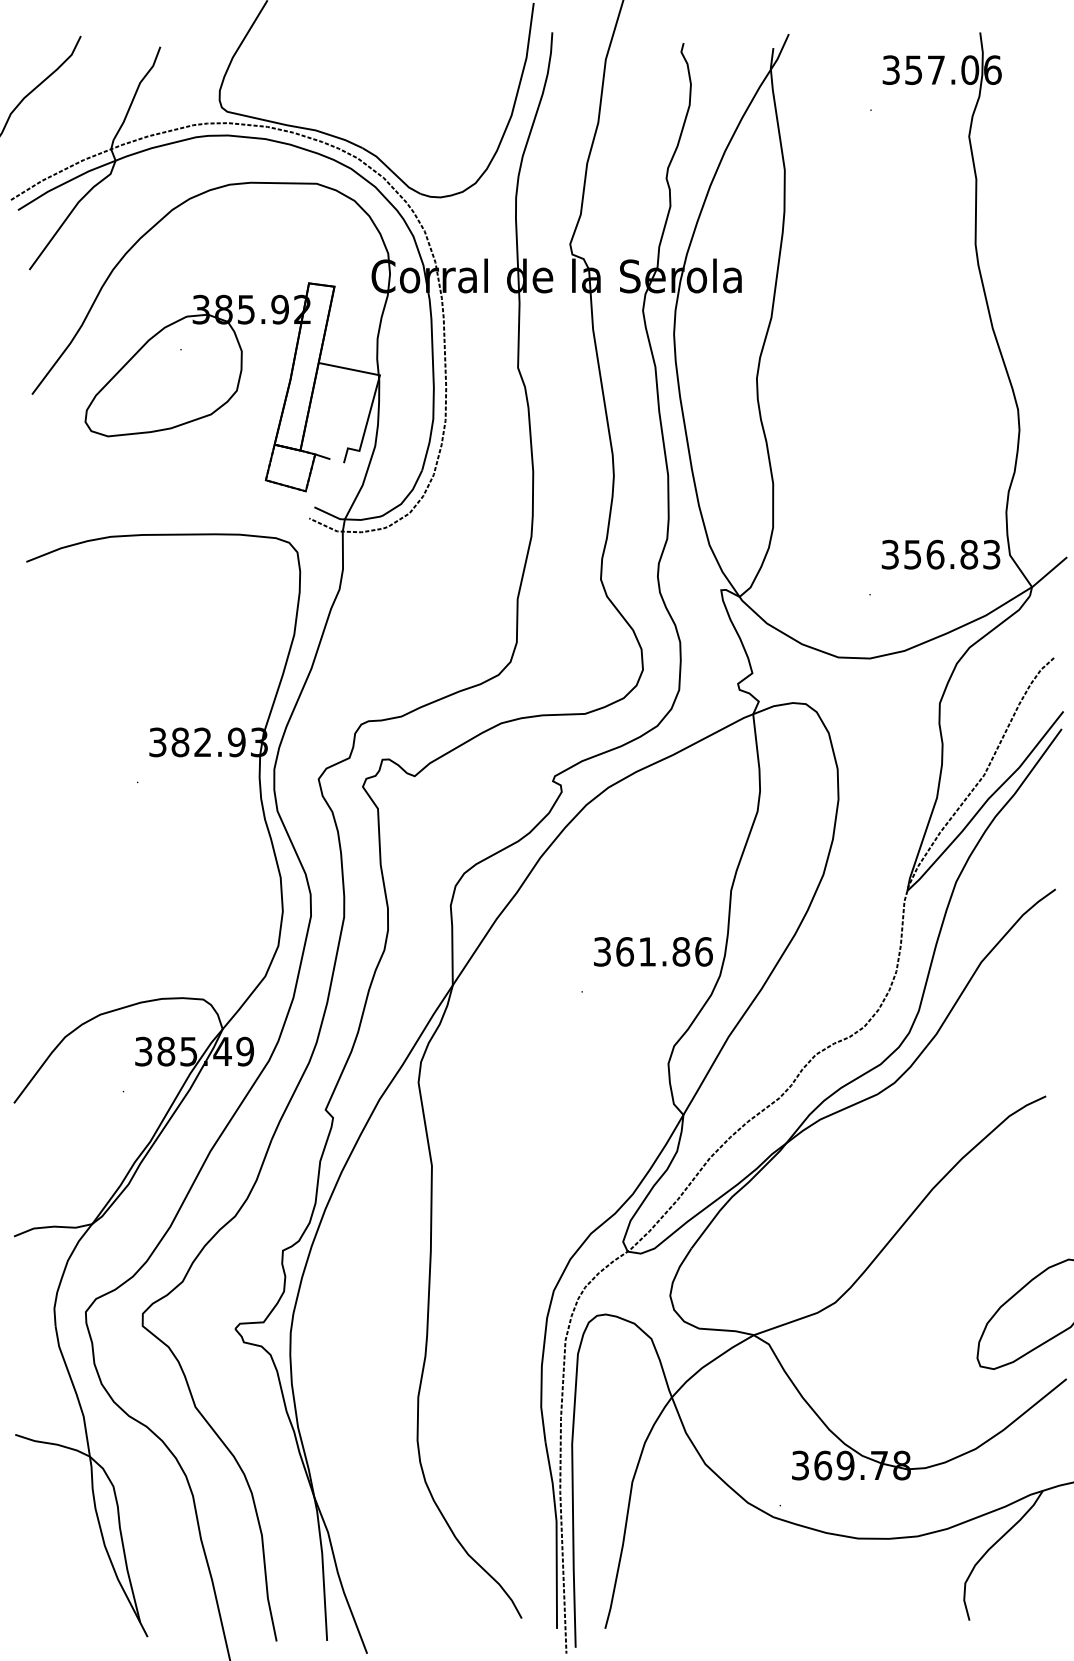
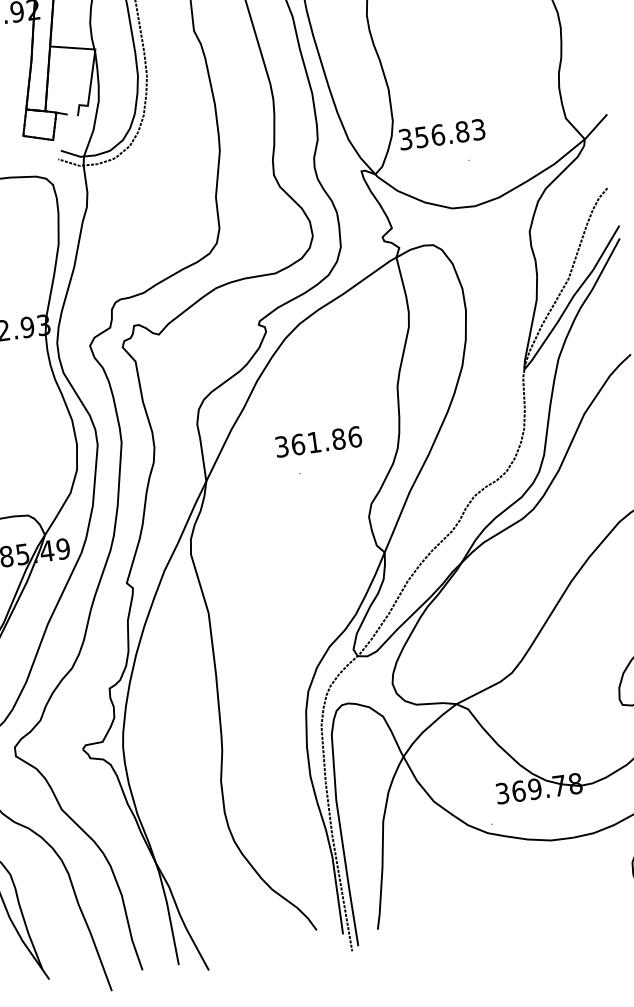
text: (940, 554) -> (441, 134), moved
text: (653, 951) -> (318, 441), moved

